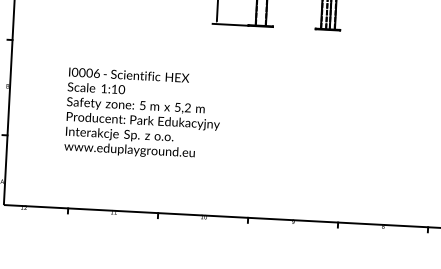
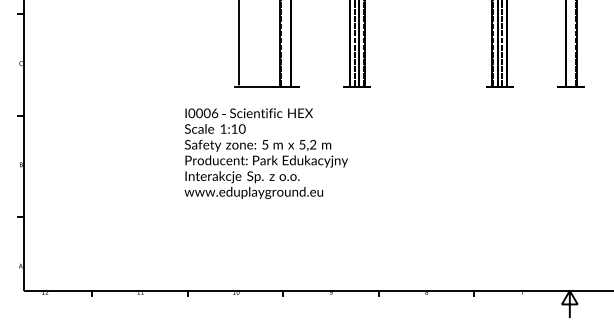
text: (142, 113) -> (265, 153), moved

